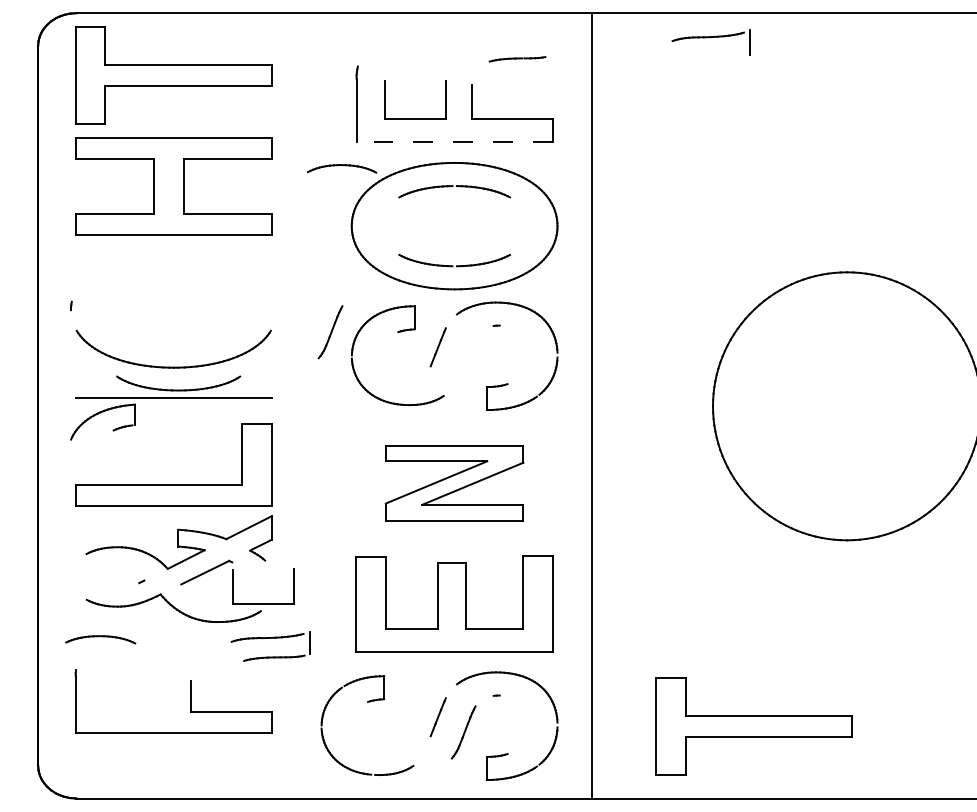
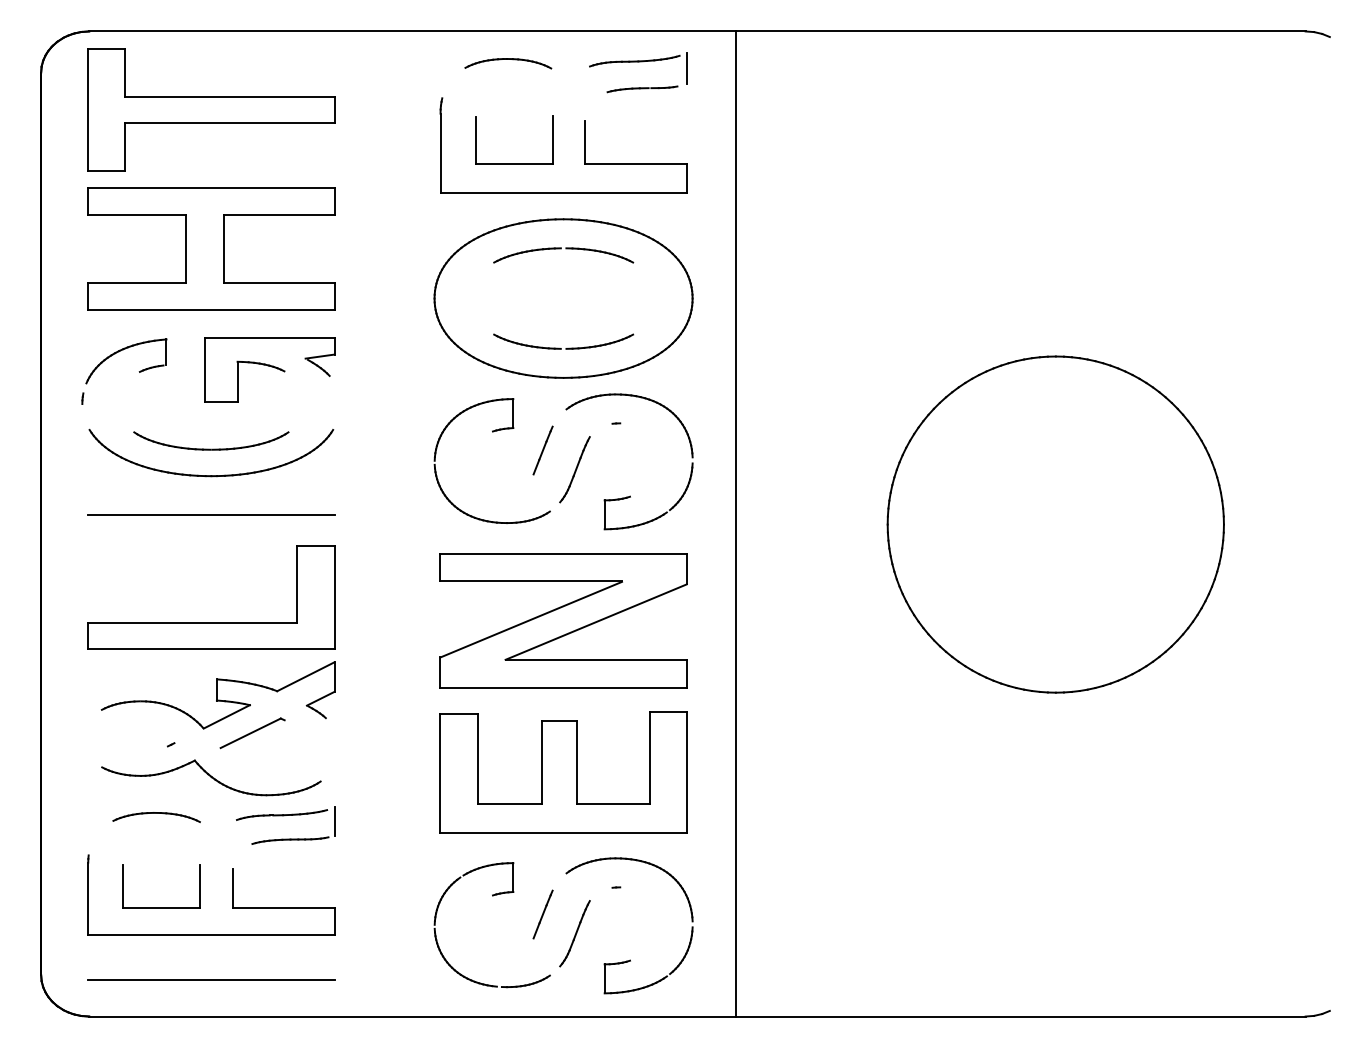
part: (711, 42) -> (638, 68), moved
line: (454, 141) -> (563, 192), dashed -> solid
part: (342, 168) -> (508, 63), moved
part: (220, 282) -> (269, 369), added
part: (330, 332) -> (574, 469), moved
part: (178, 389) -> (211, 448), moved
part: (100, 413) -> (123, 350), moved
part: (454, 482) -> (563, 620), size x1.43
part: (263, 603) -> (161, 907), moved
part: (100, 639) -> (156, 817), moved
part: (269, 639) -> (284, 816), moved
part: (367, 702) -> (492, 896), moved
part: (754, 725) -> (939, 925), removed
line: (173, 769) -> (211, 980), added

